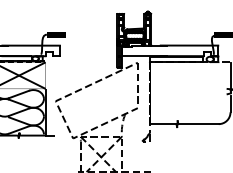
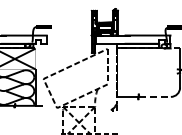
line: (199, 123) -> (155, 96), solid -> dashed

